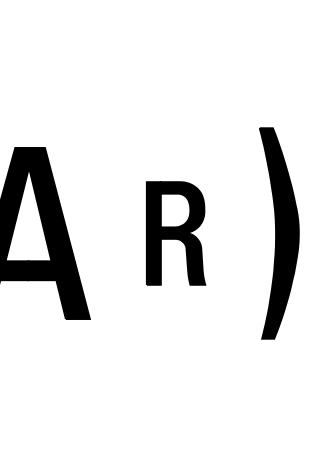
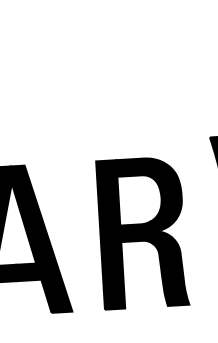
part: (175, 233) -> (142, 233), size x1.67

